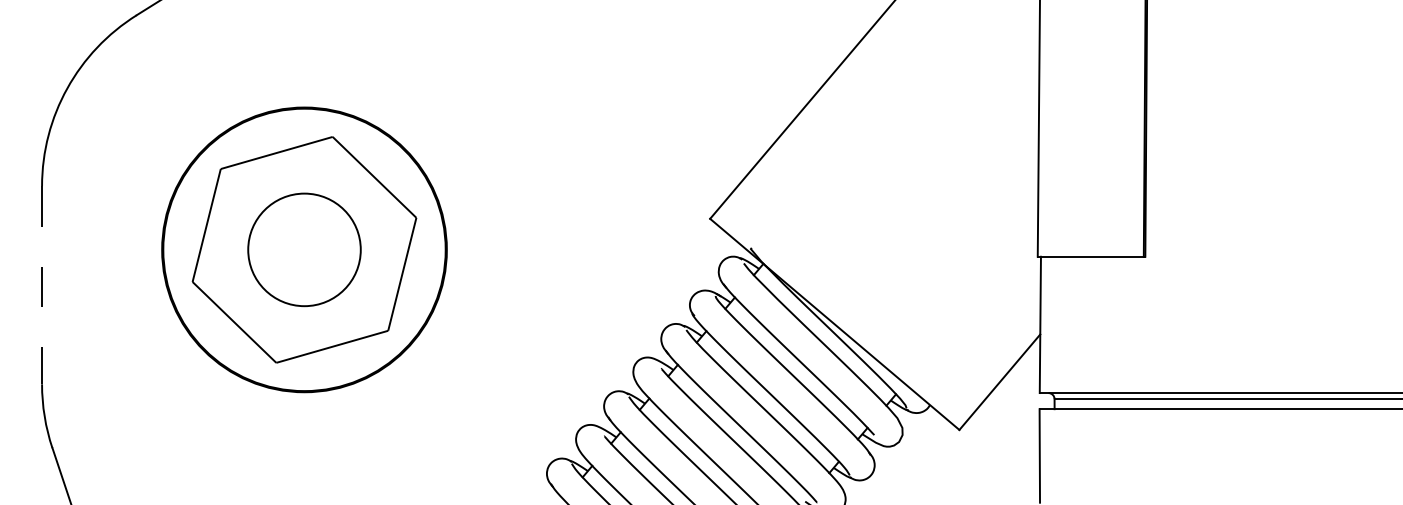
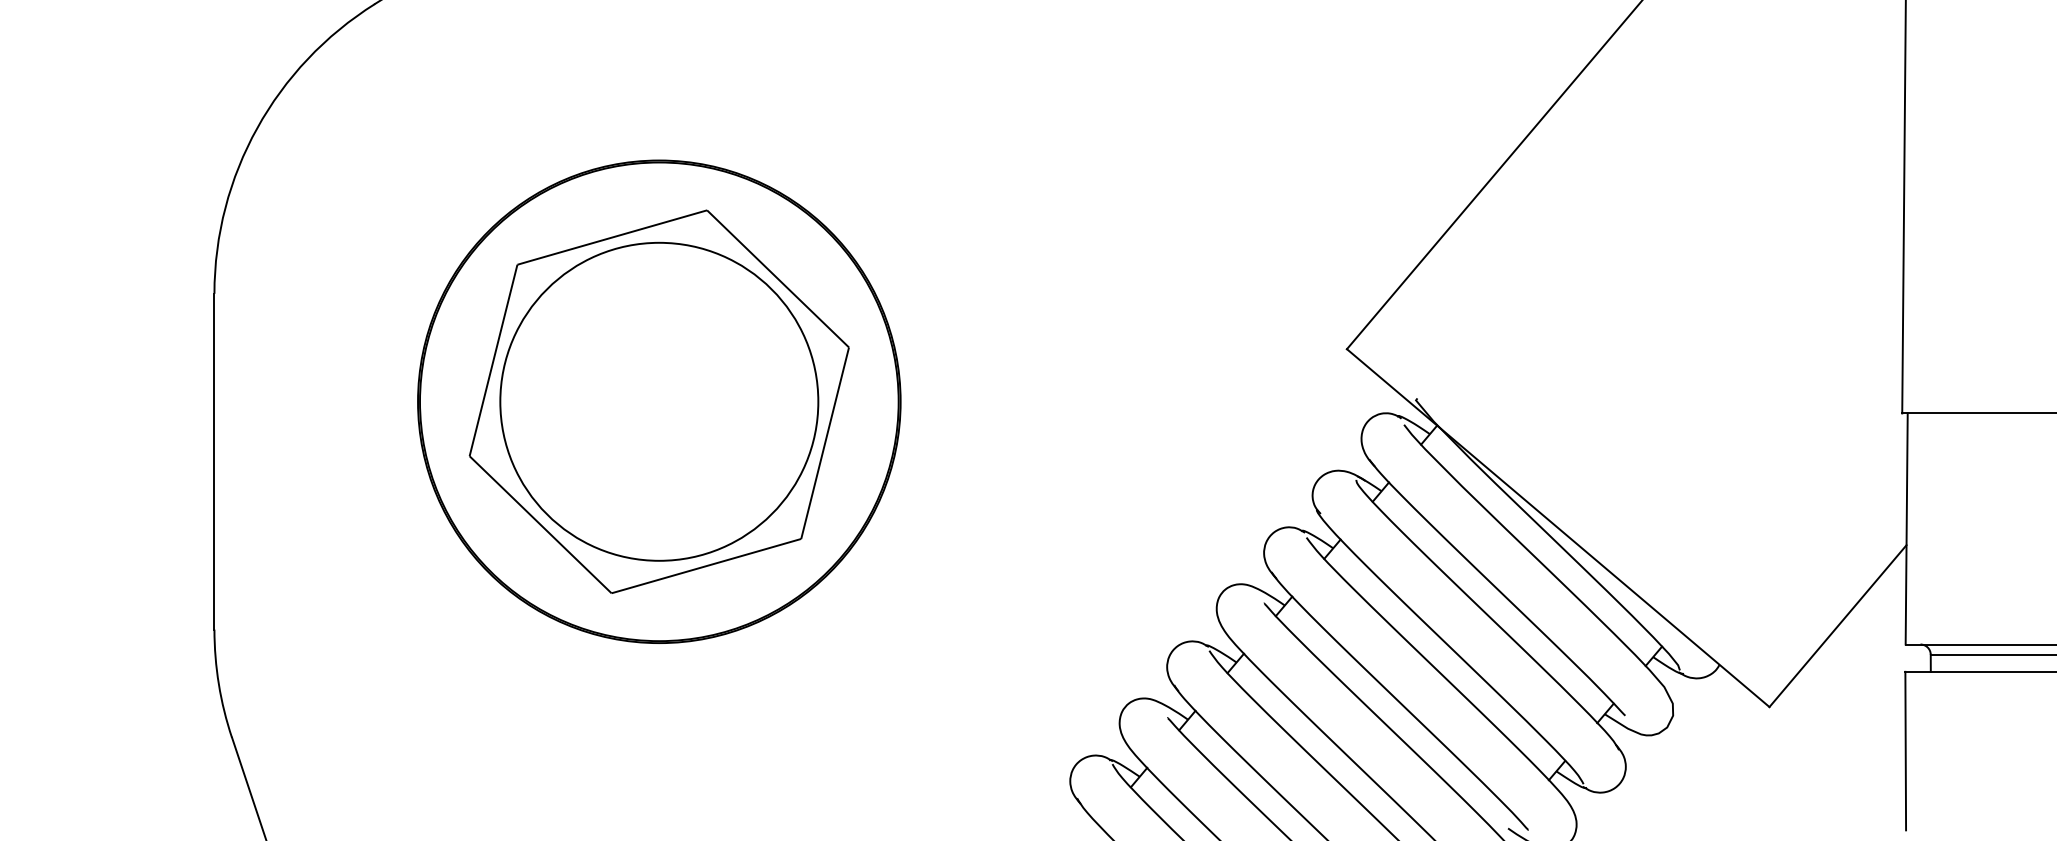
circle: (304, 249) -> (659, 401), size x1.67
line: (42, 285) -> (215, 462), dashed -> solid

